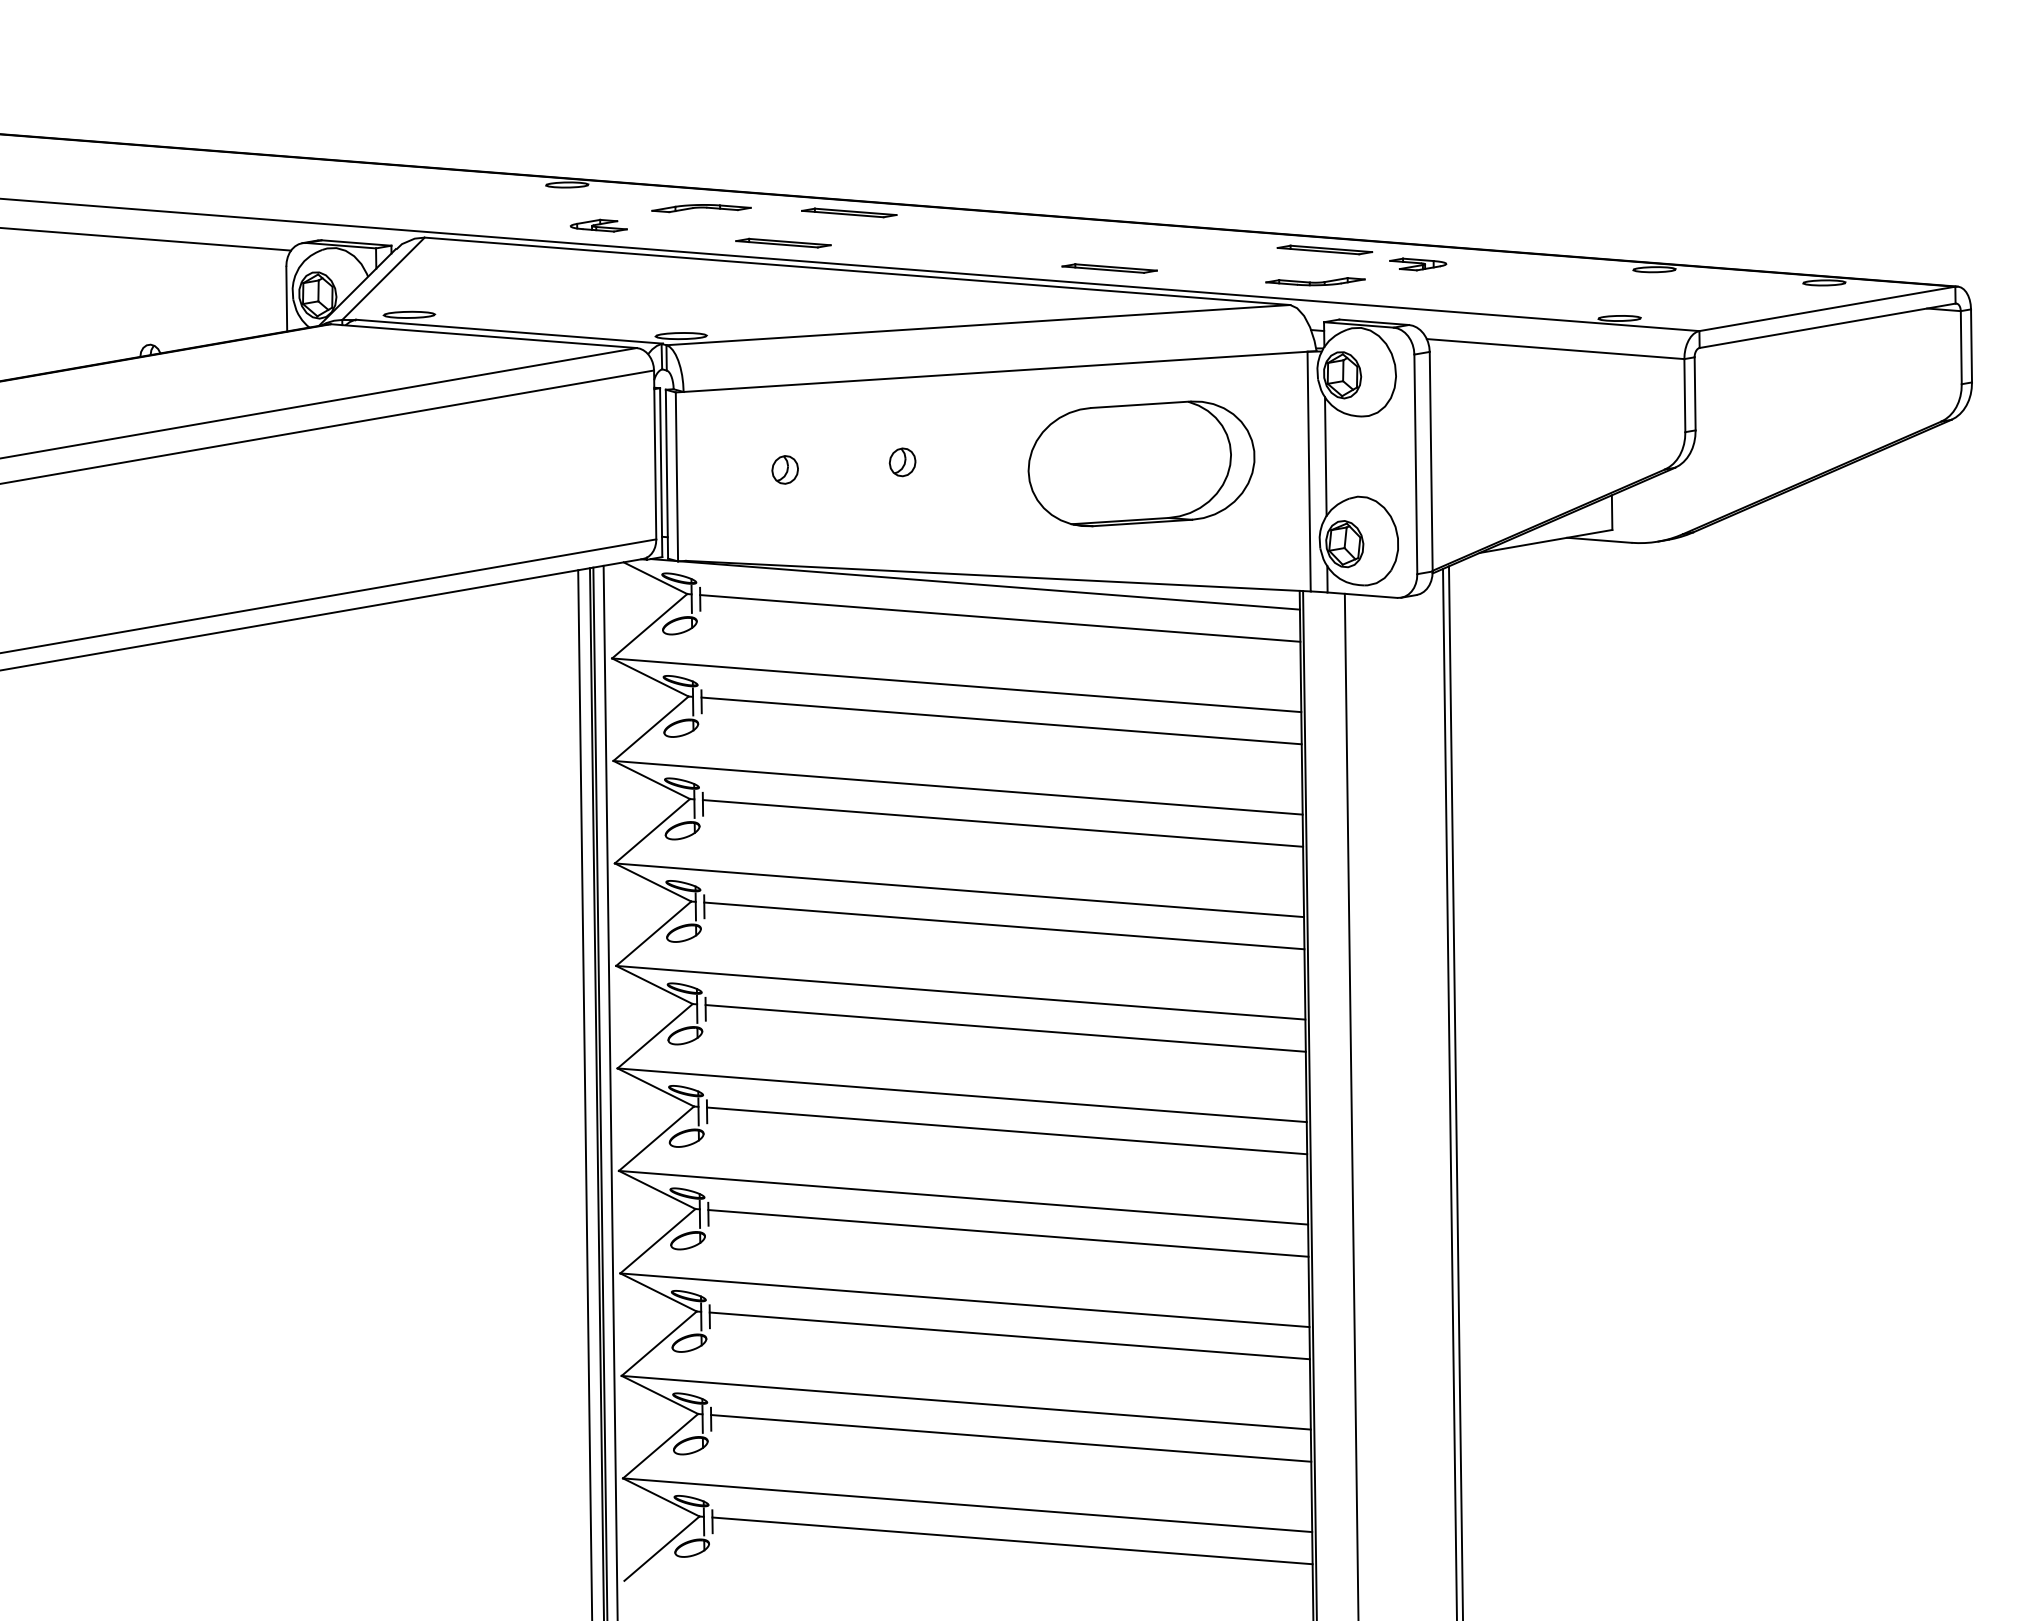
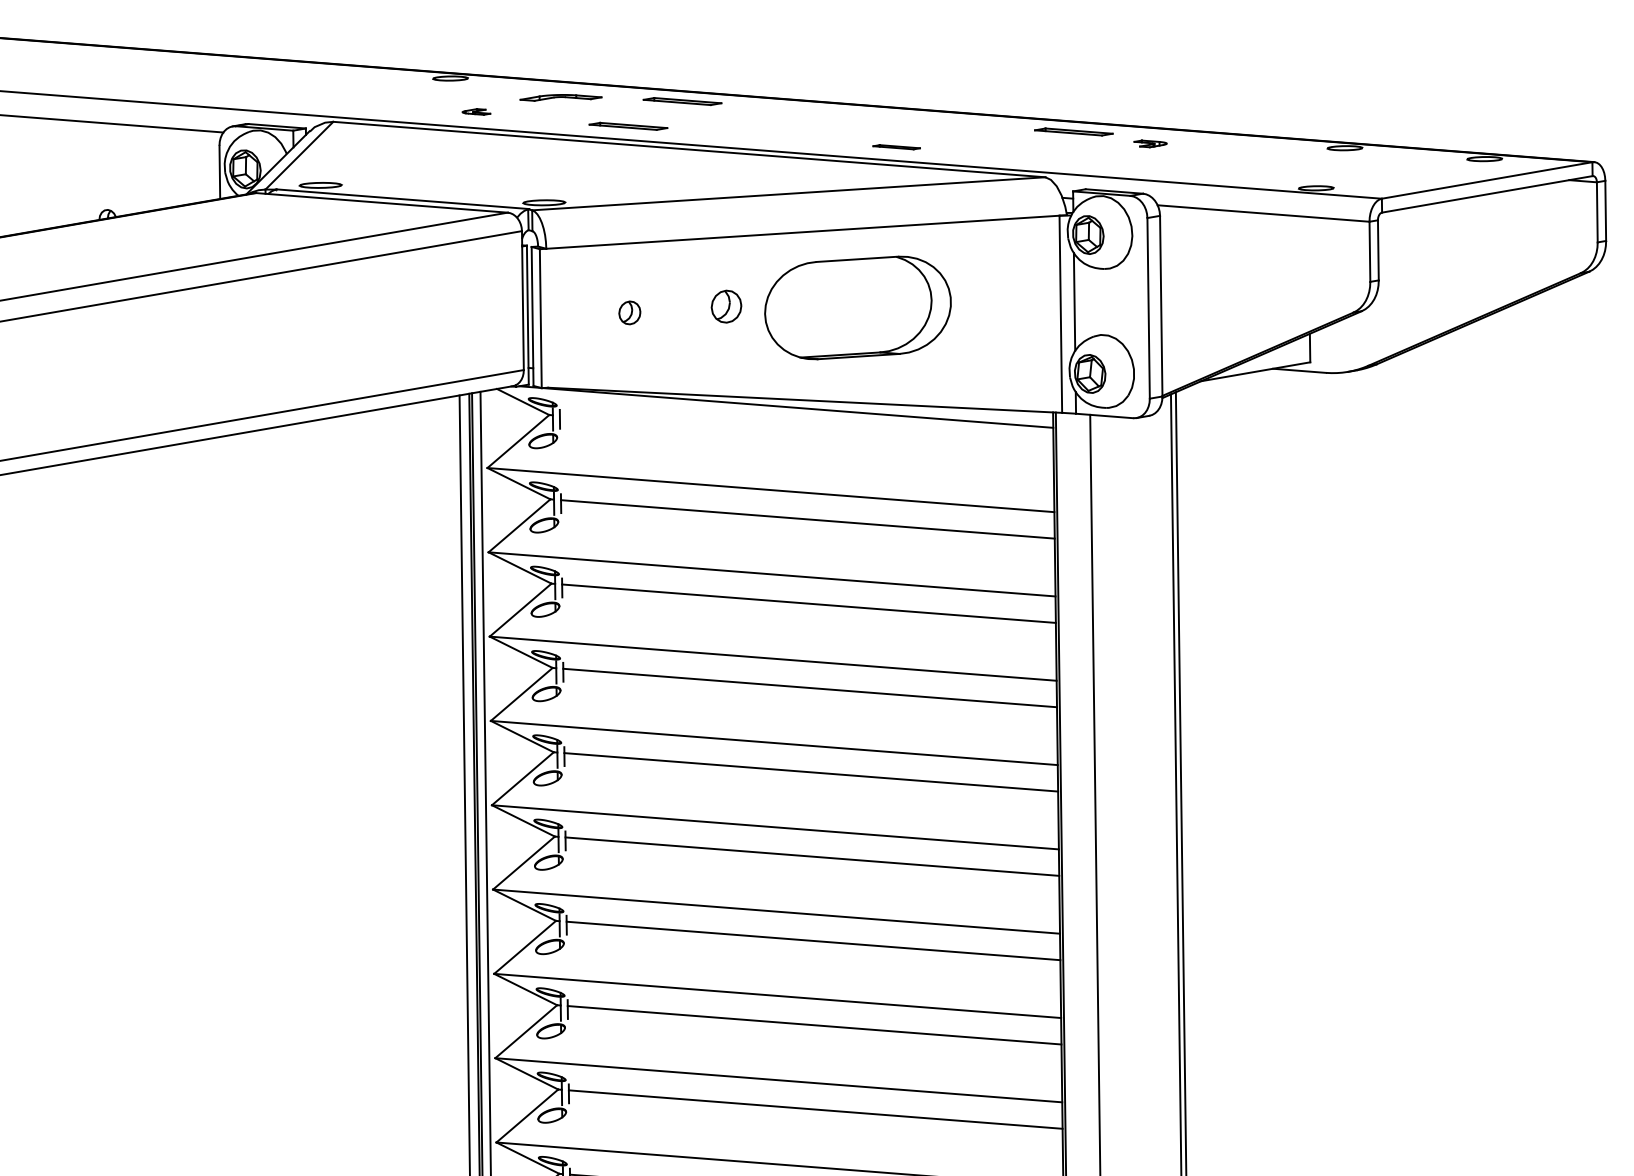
part: (598, 225) -> (476, 111), size x0.6
part: (1418, 264) -> (1150, 143), size x0.7
part: (1109, 268) -> (896, 147), size x0.6
part: (1315, 281) -> (1066, 157), removed
part: (902, 462) -> (726, 306), size x1.4
part: (1141, 463) -> (857, 307), moved
line: (1000, 618) -> (806, 435), removed

